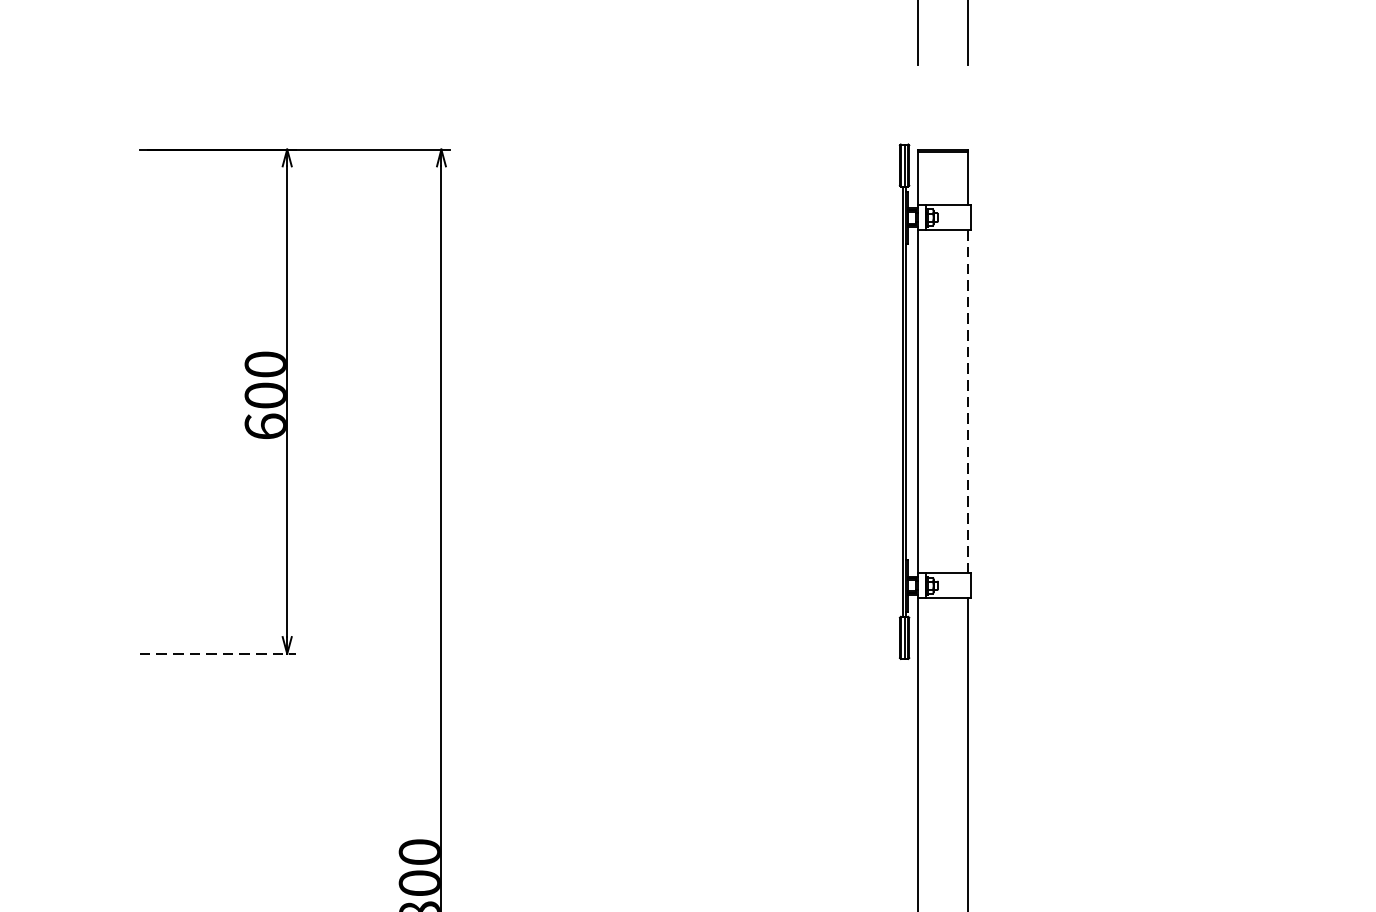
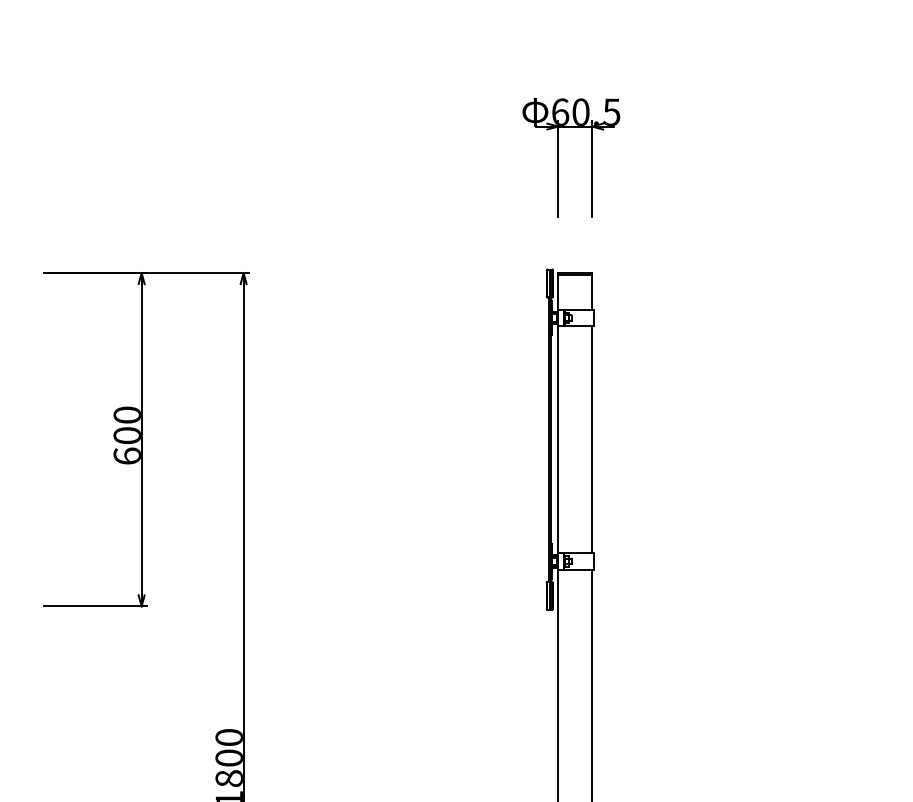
line: (967, 402) -> (591, 440), dashed -> solid
line: (217, 653) -> (95, 606), dashed -> solid

